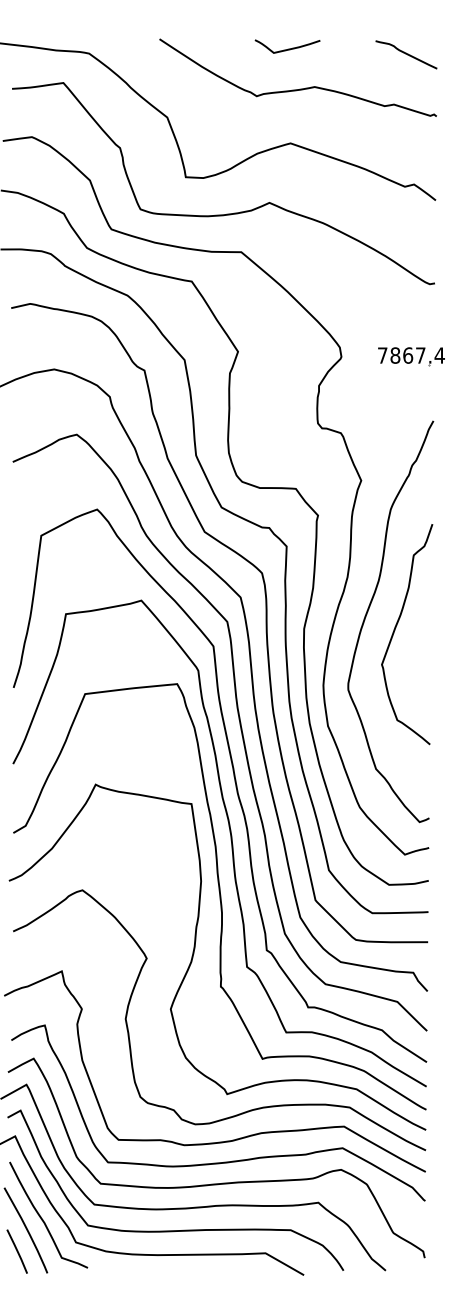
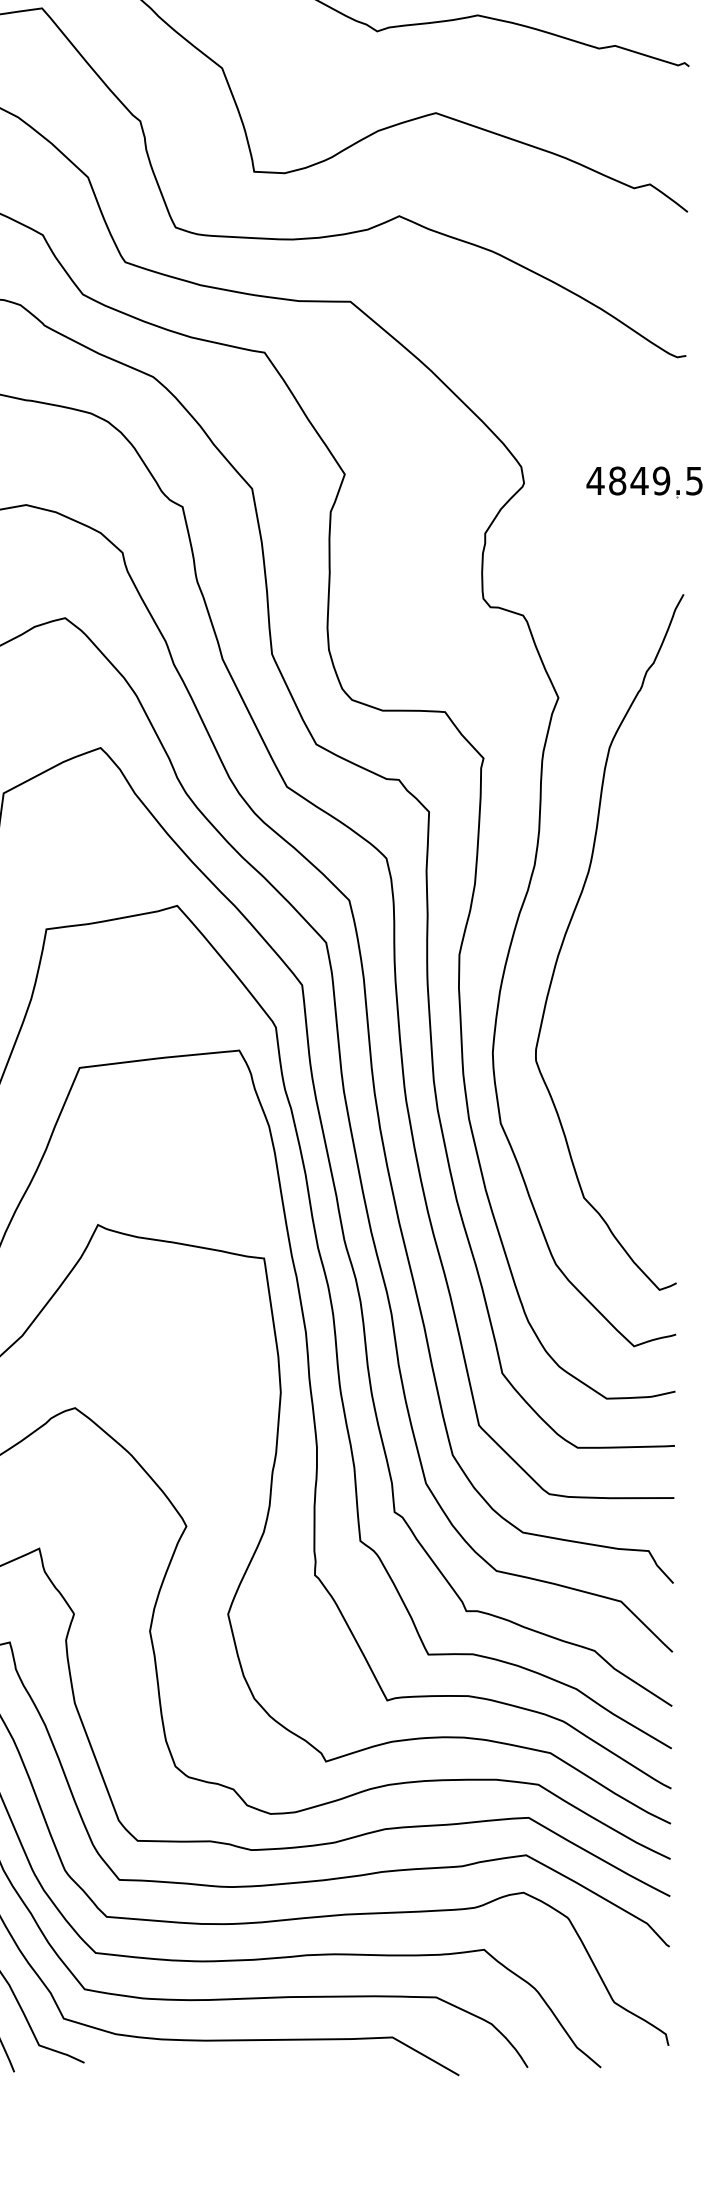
text: (410, 355) -> (643, 480), 7867.4 -> 4849.5
curve: (395, 630) -> (617, 957), removed

